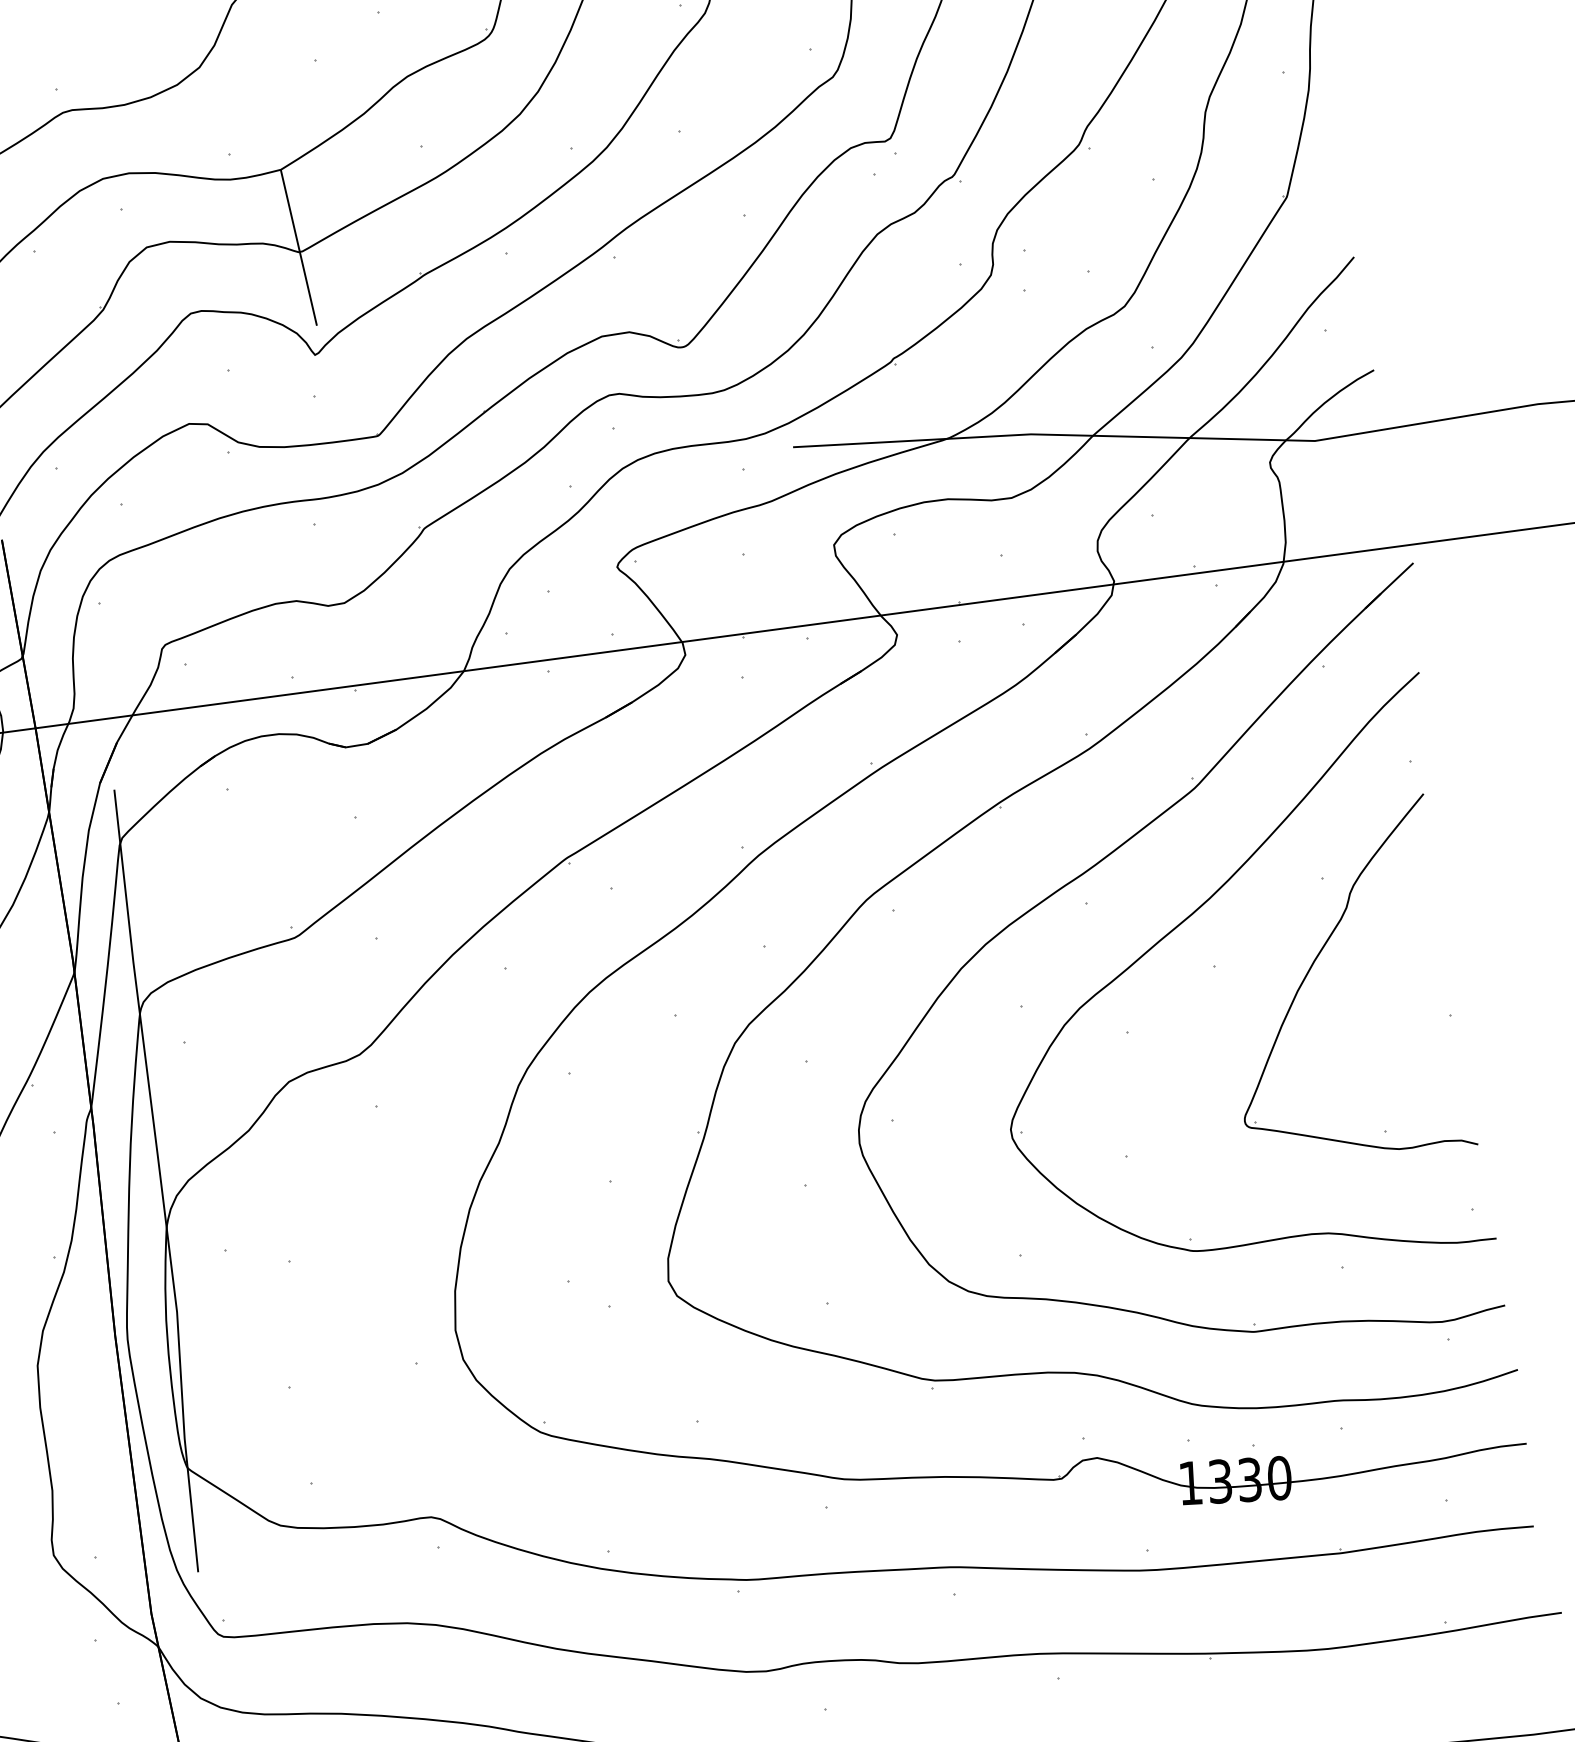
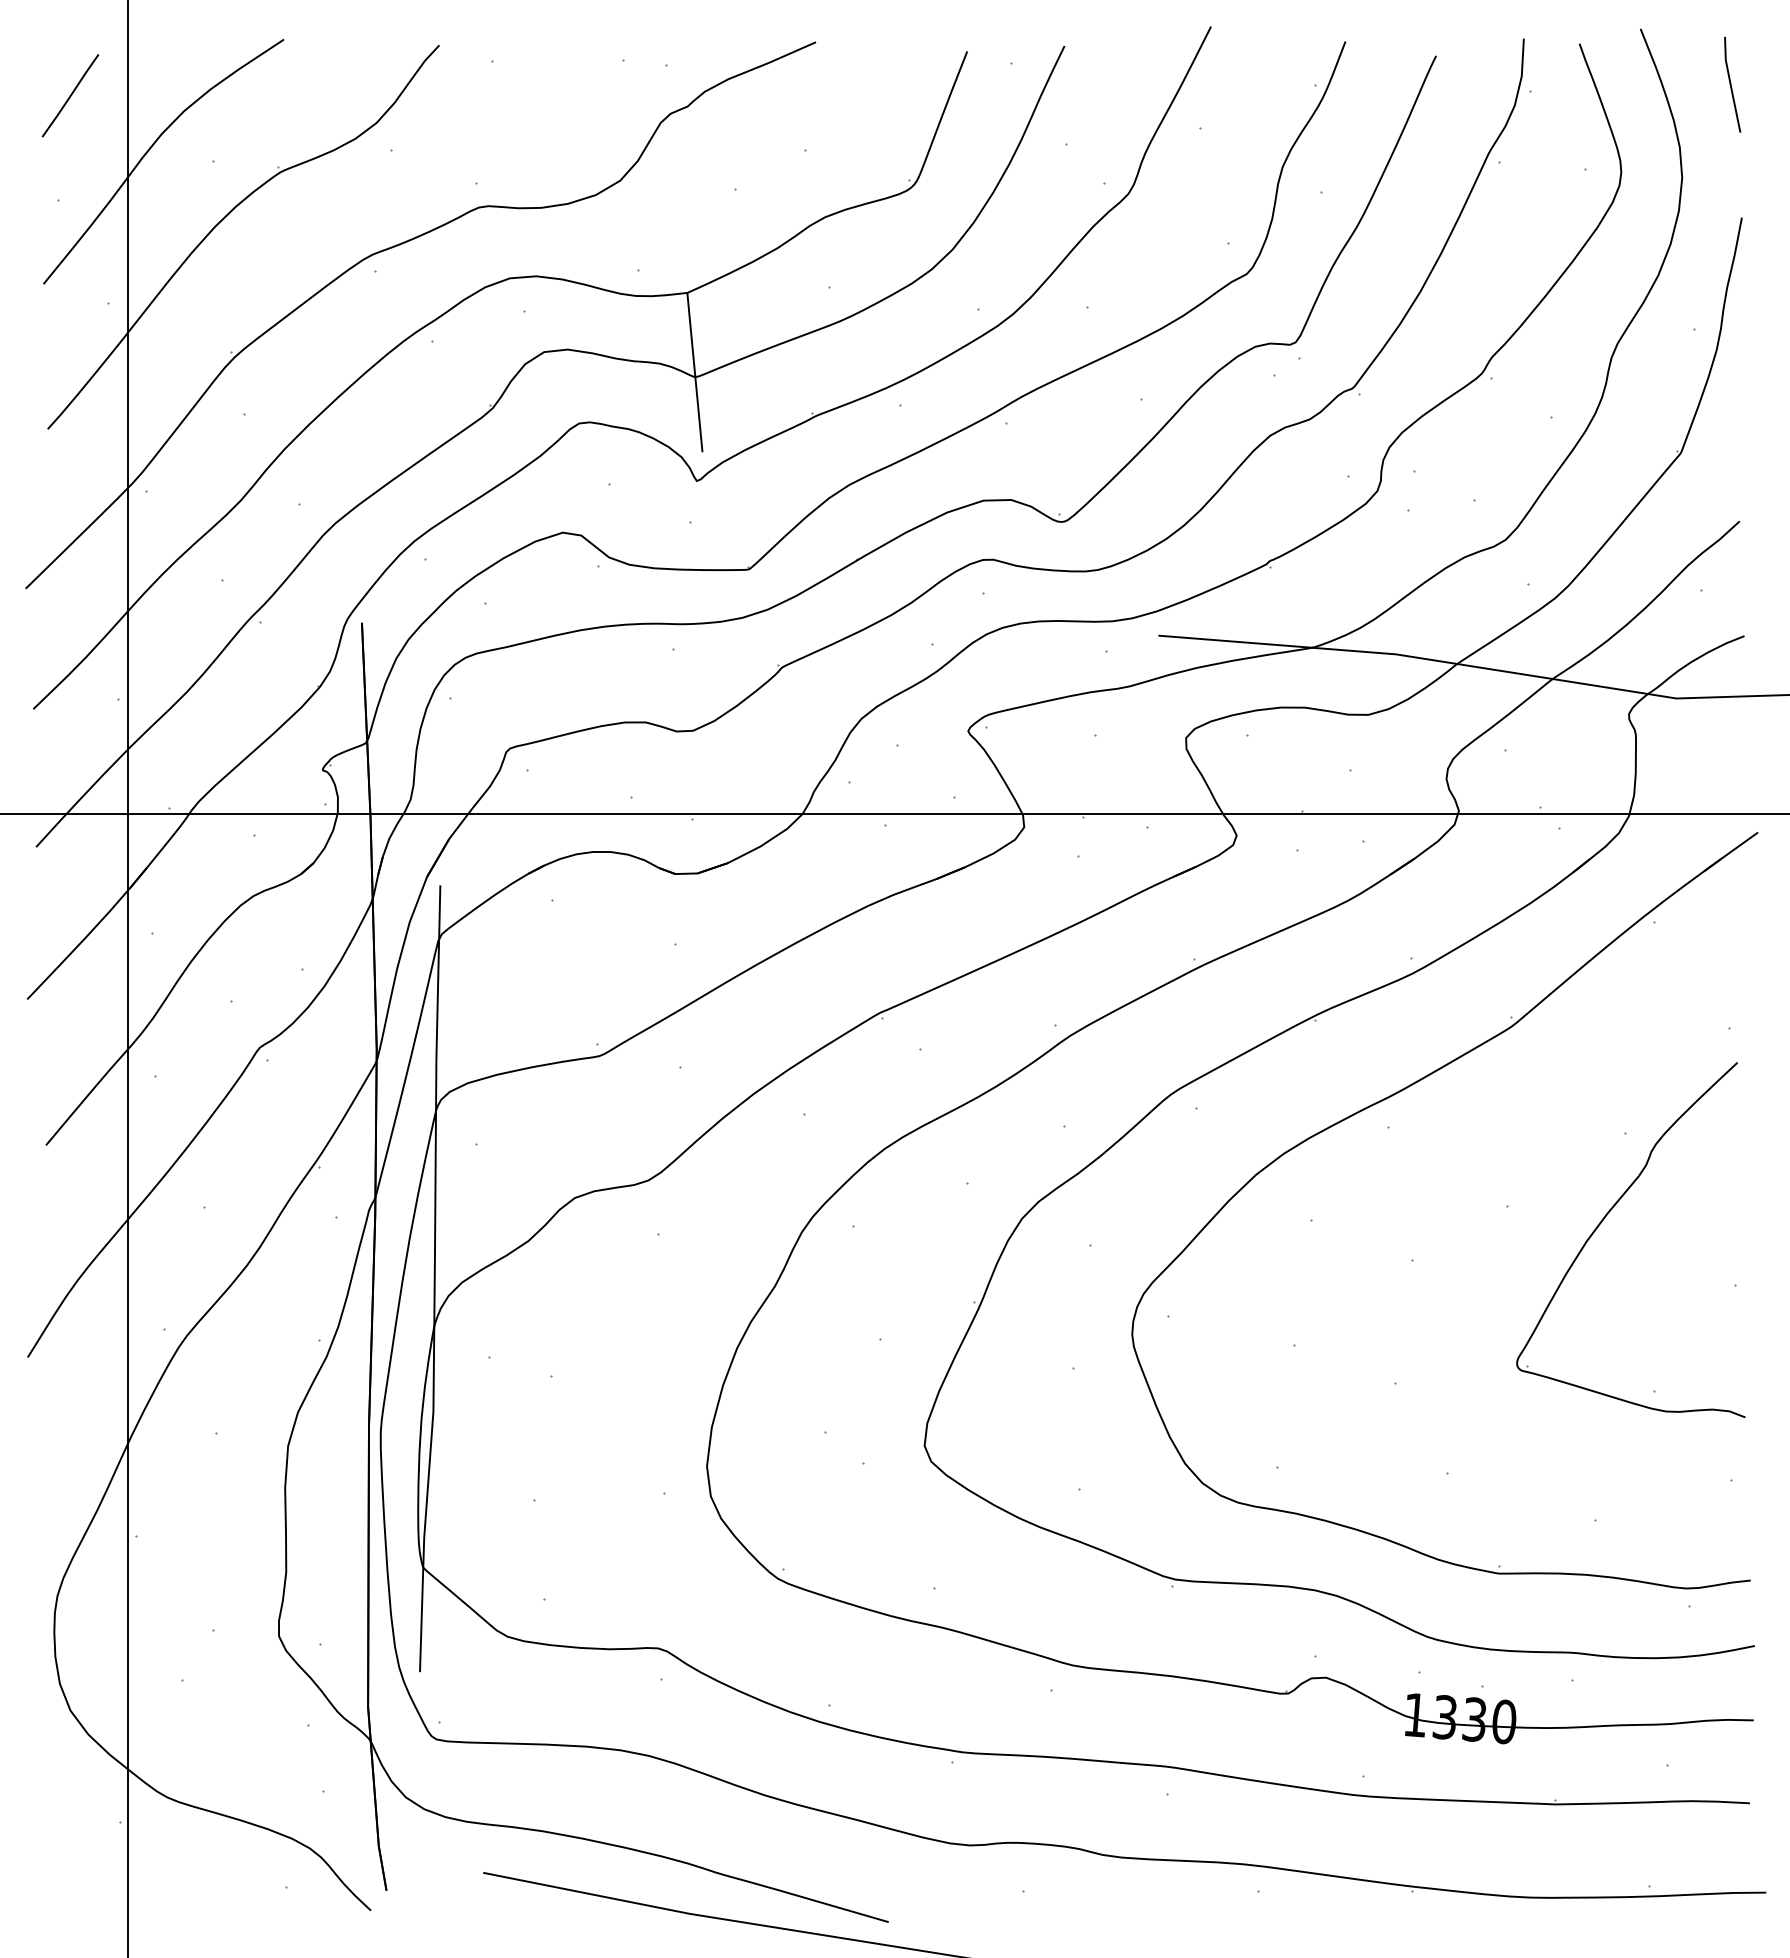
curve: (1175, 929) -> (1473, 1164), removed

